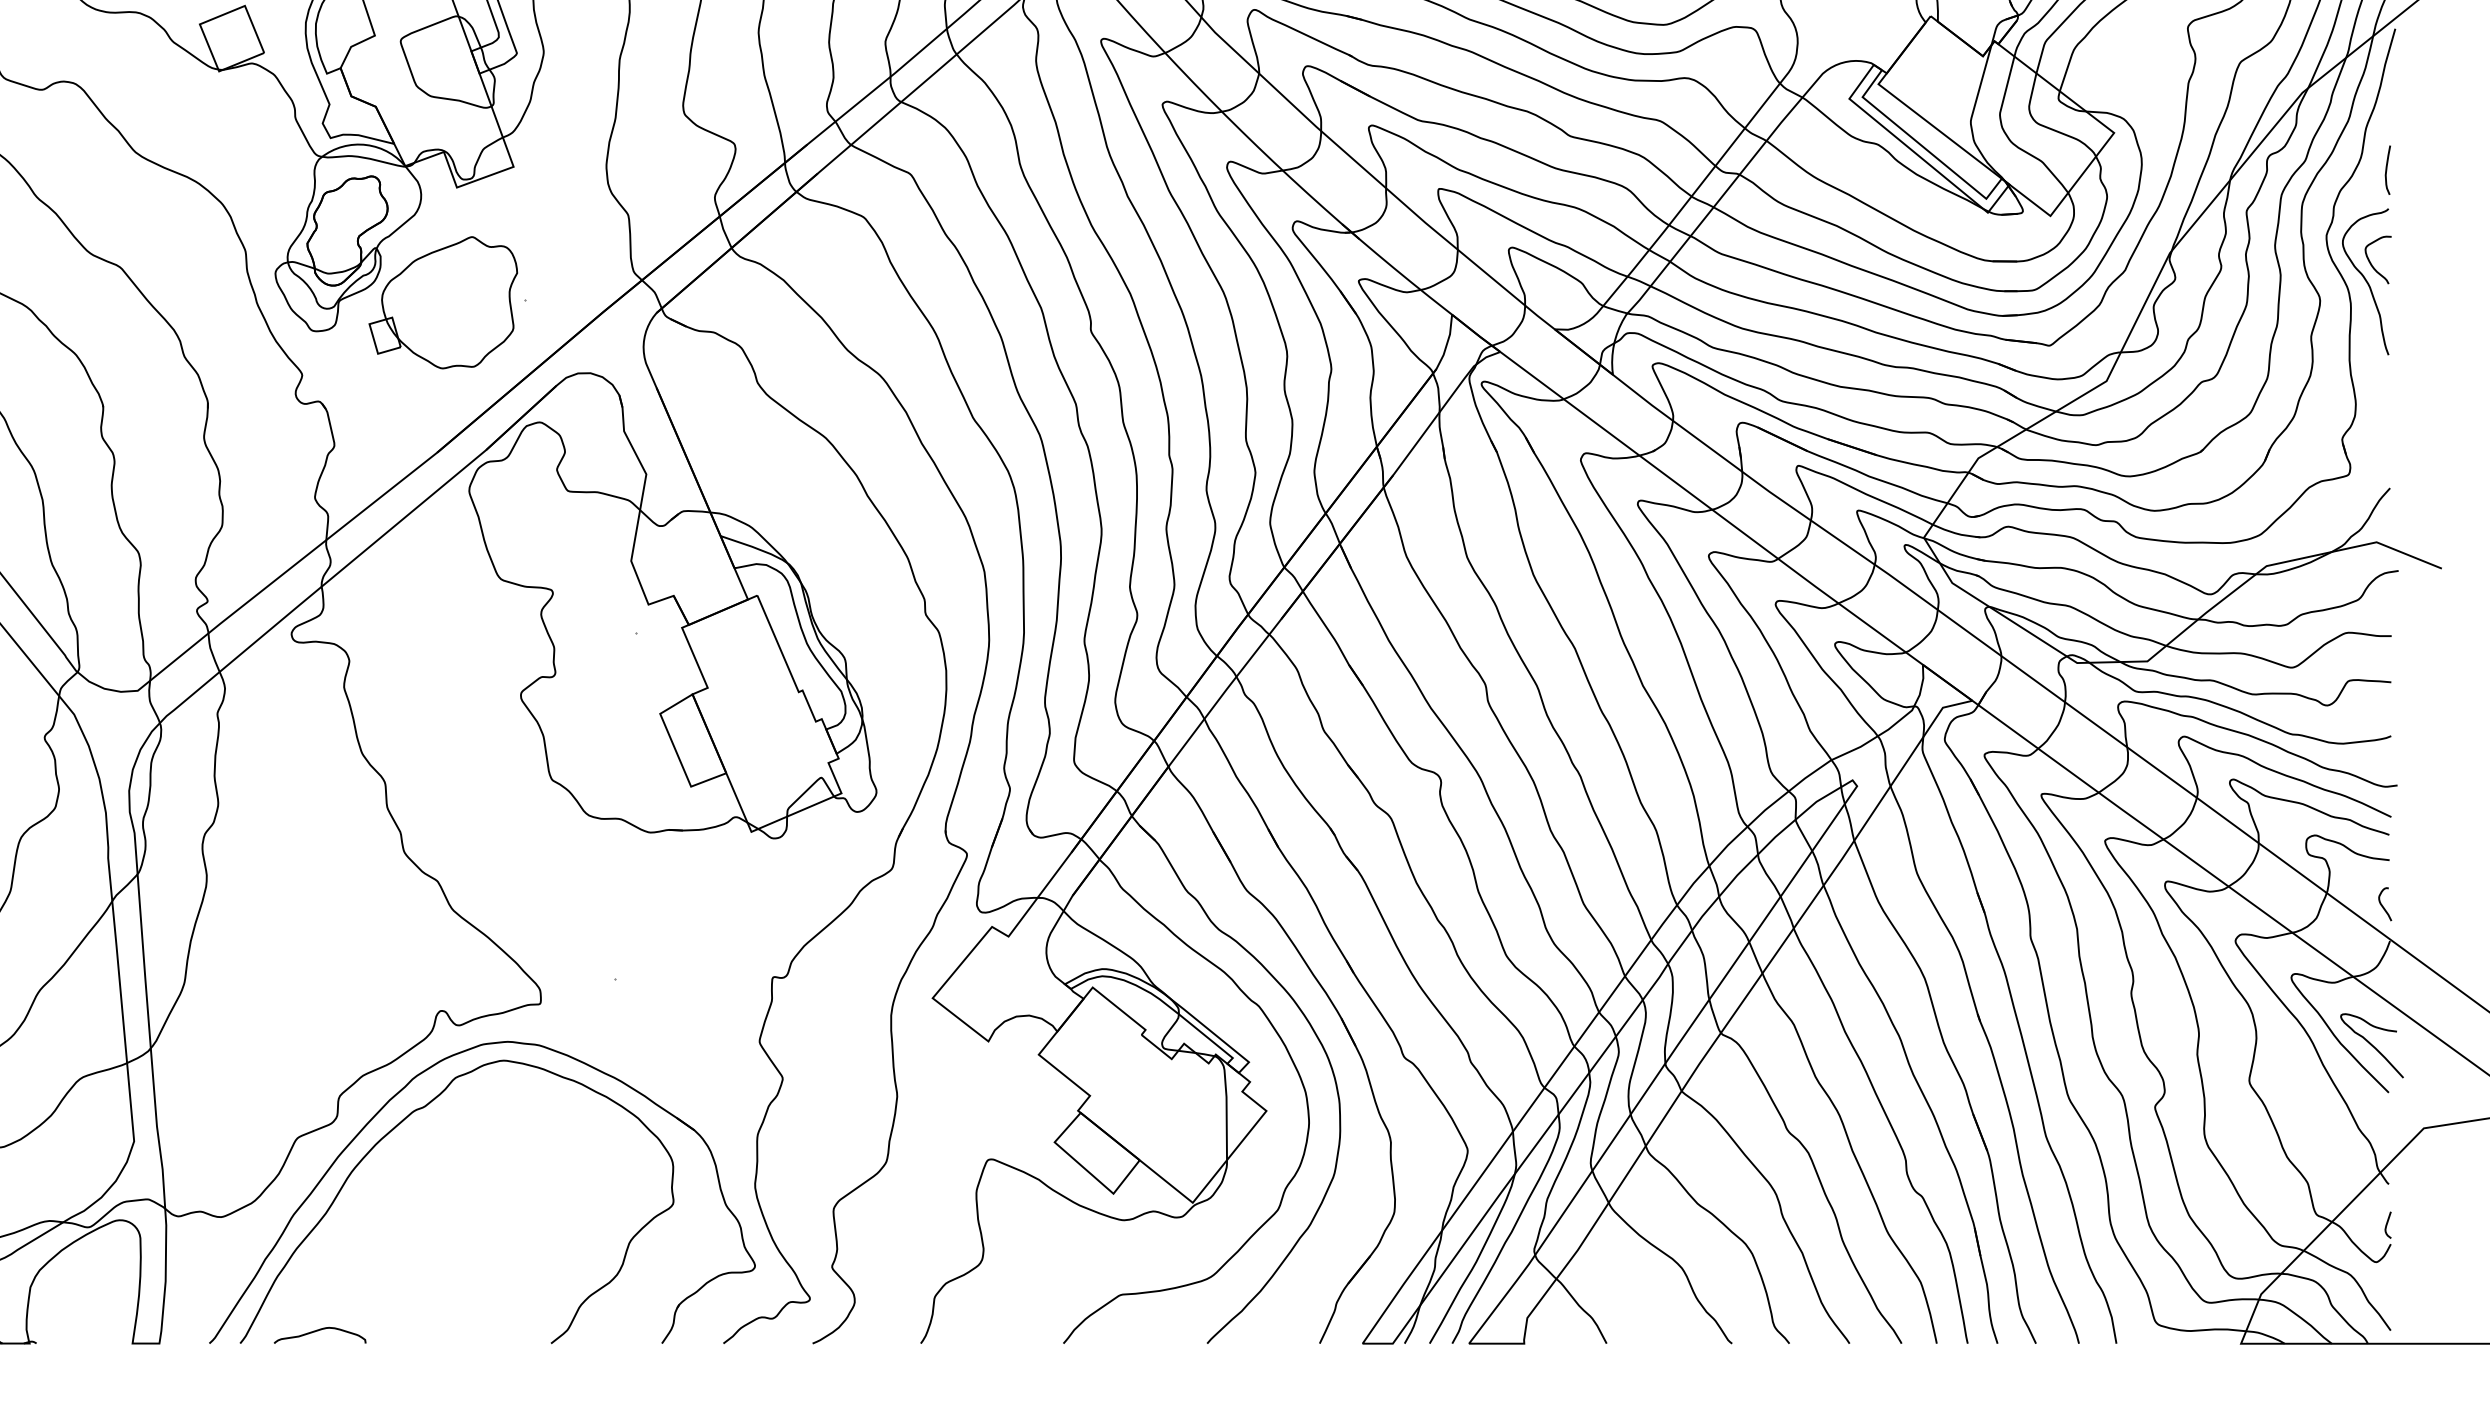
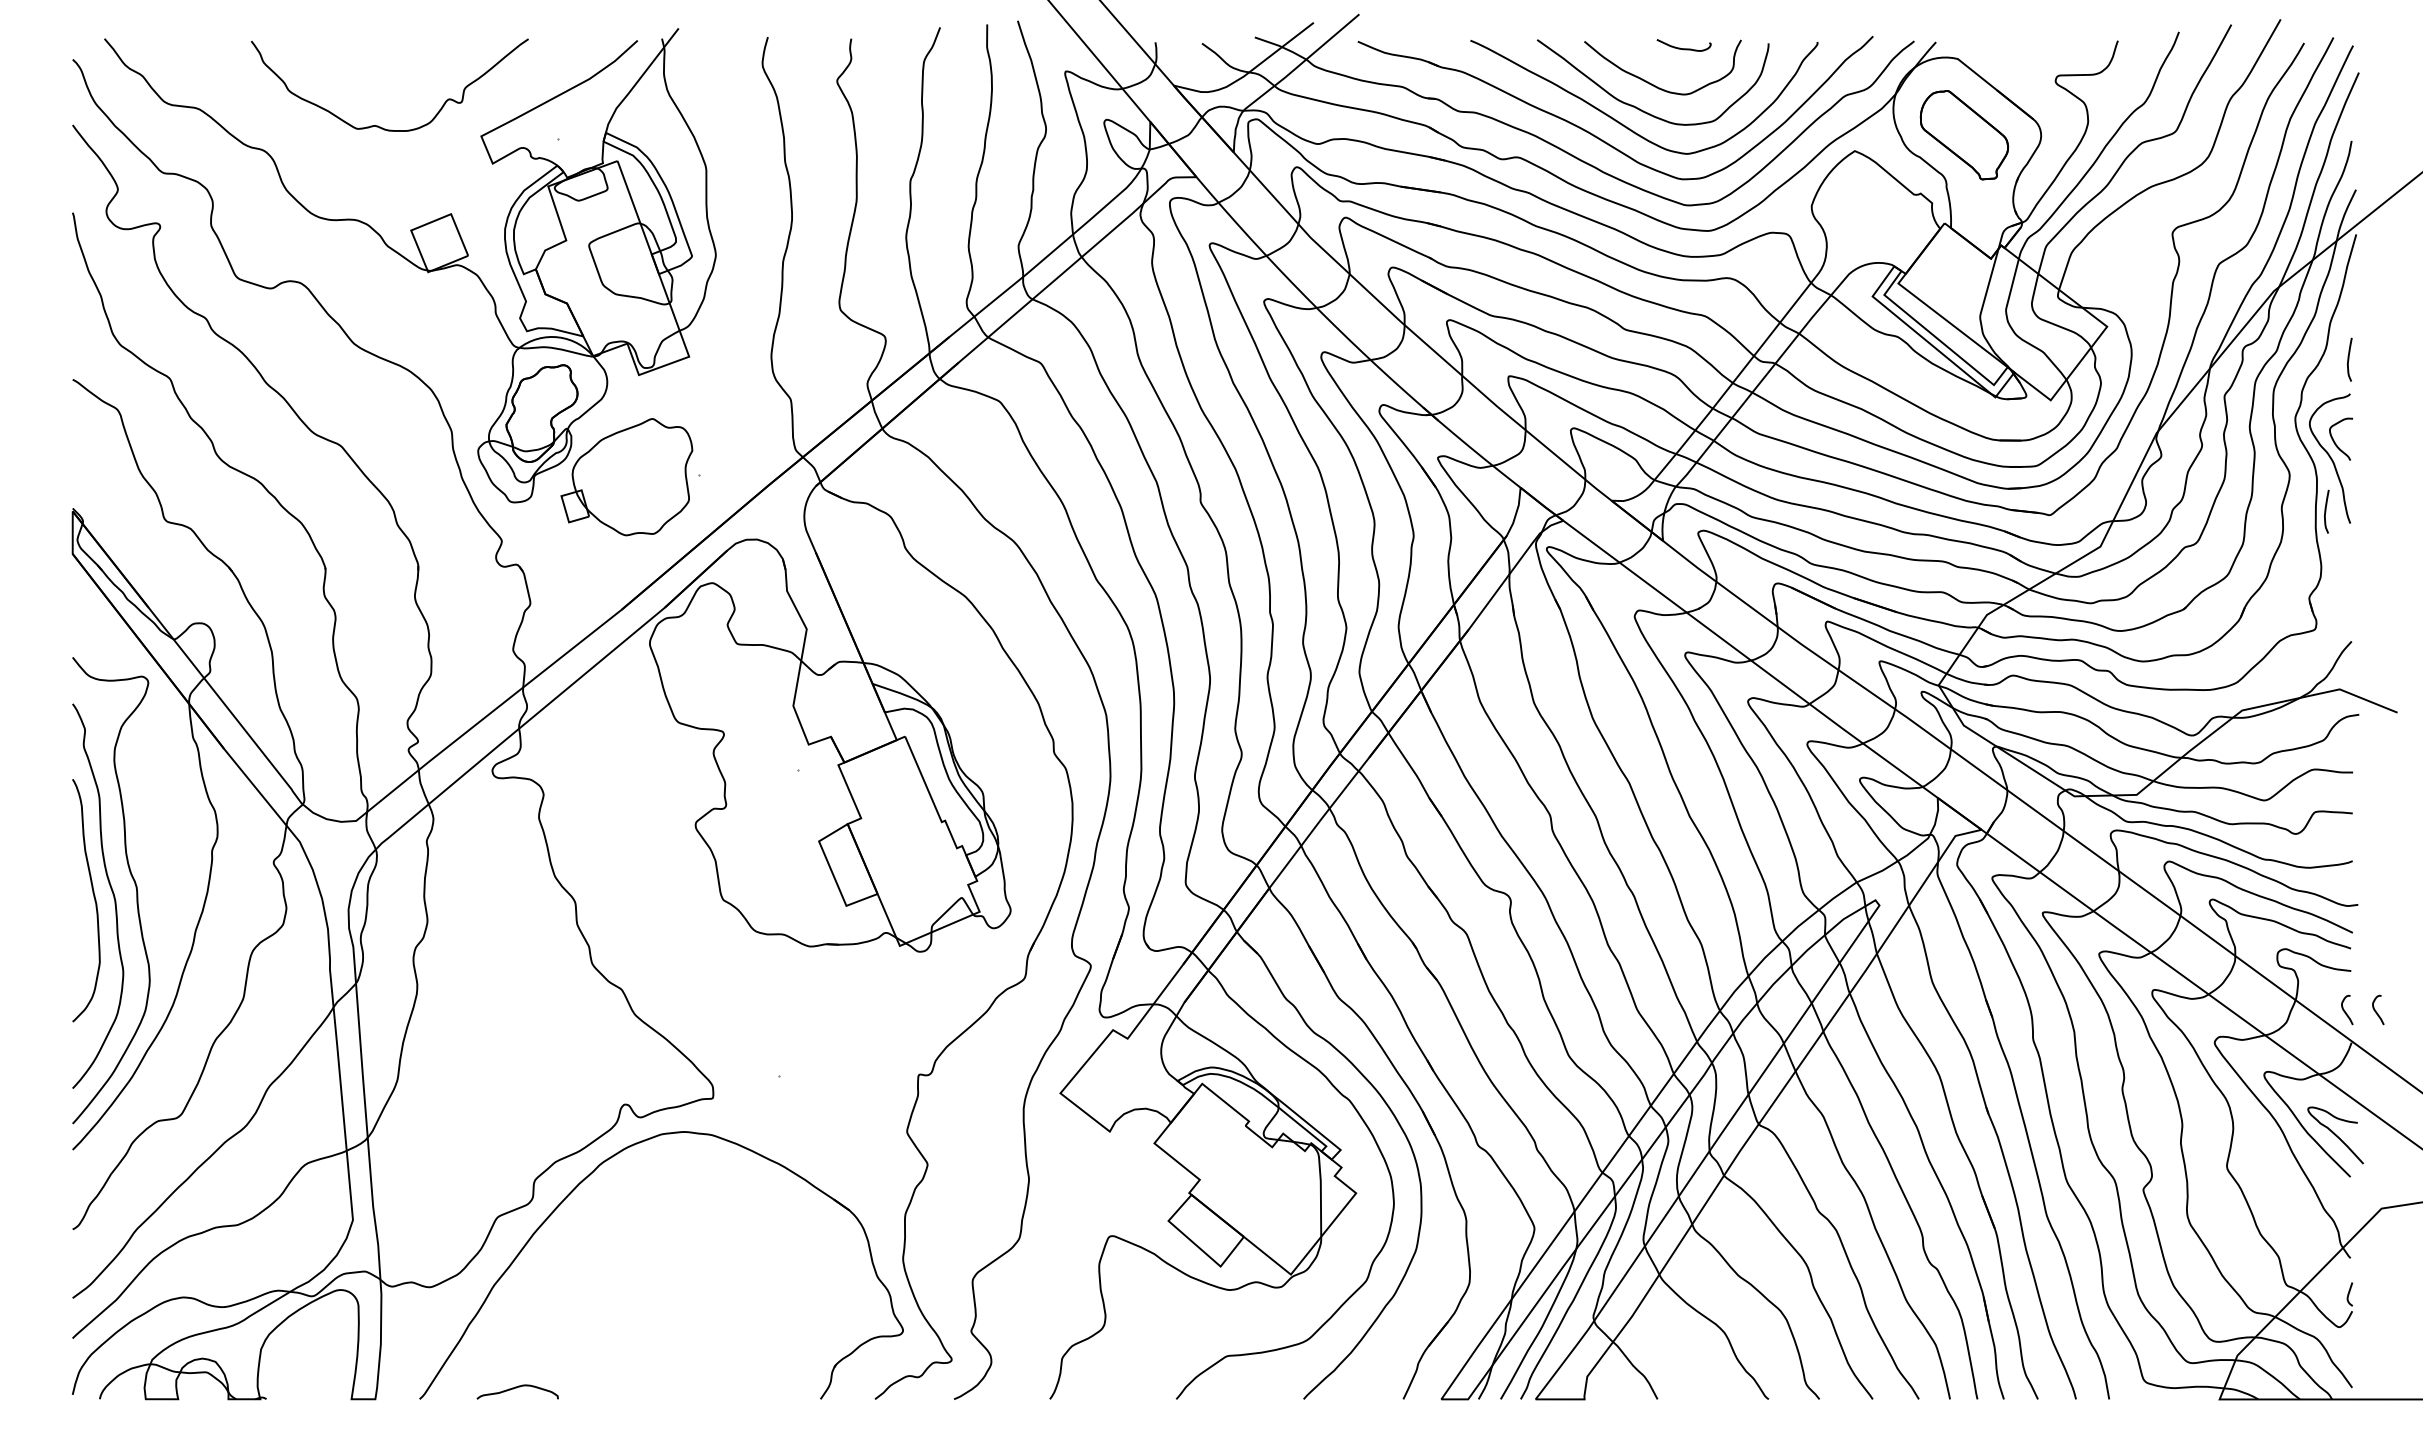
curve: (2361, 341) -> (2326, 511), added
curve: (2418, 904) -> (2376, 1010), added
curve: (389, 1133) -> (579, 1213), removed

